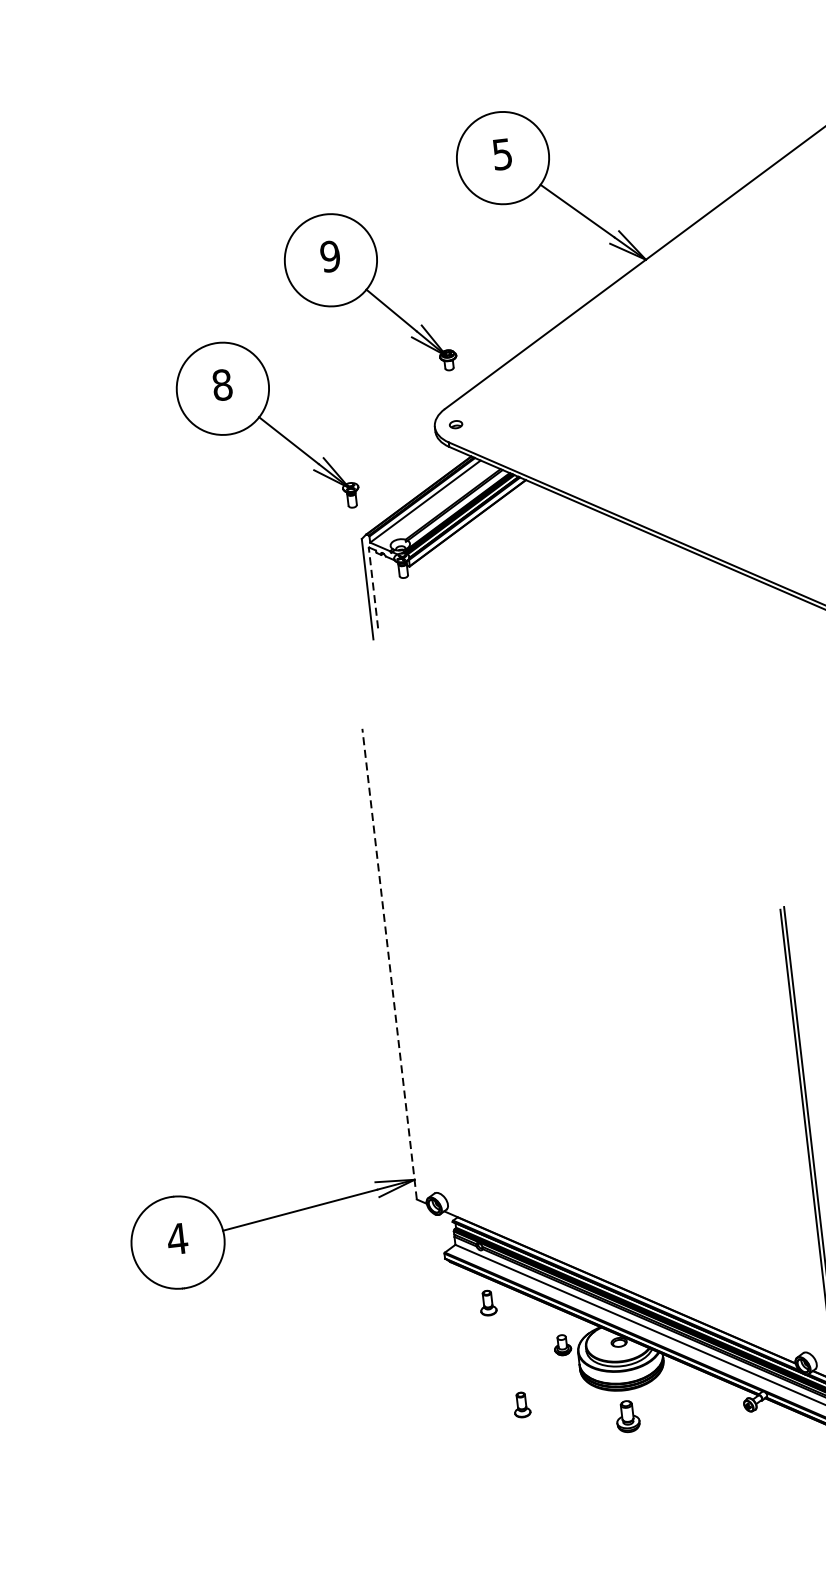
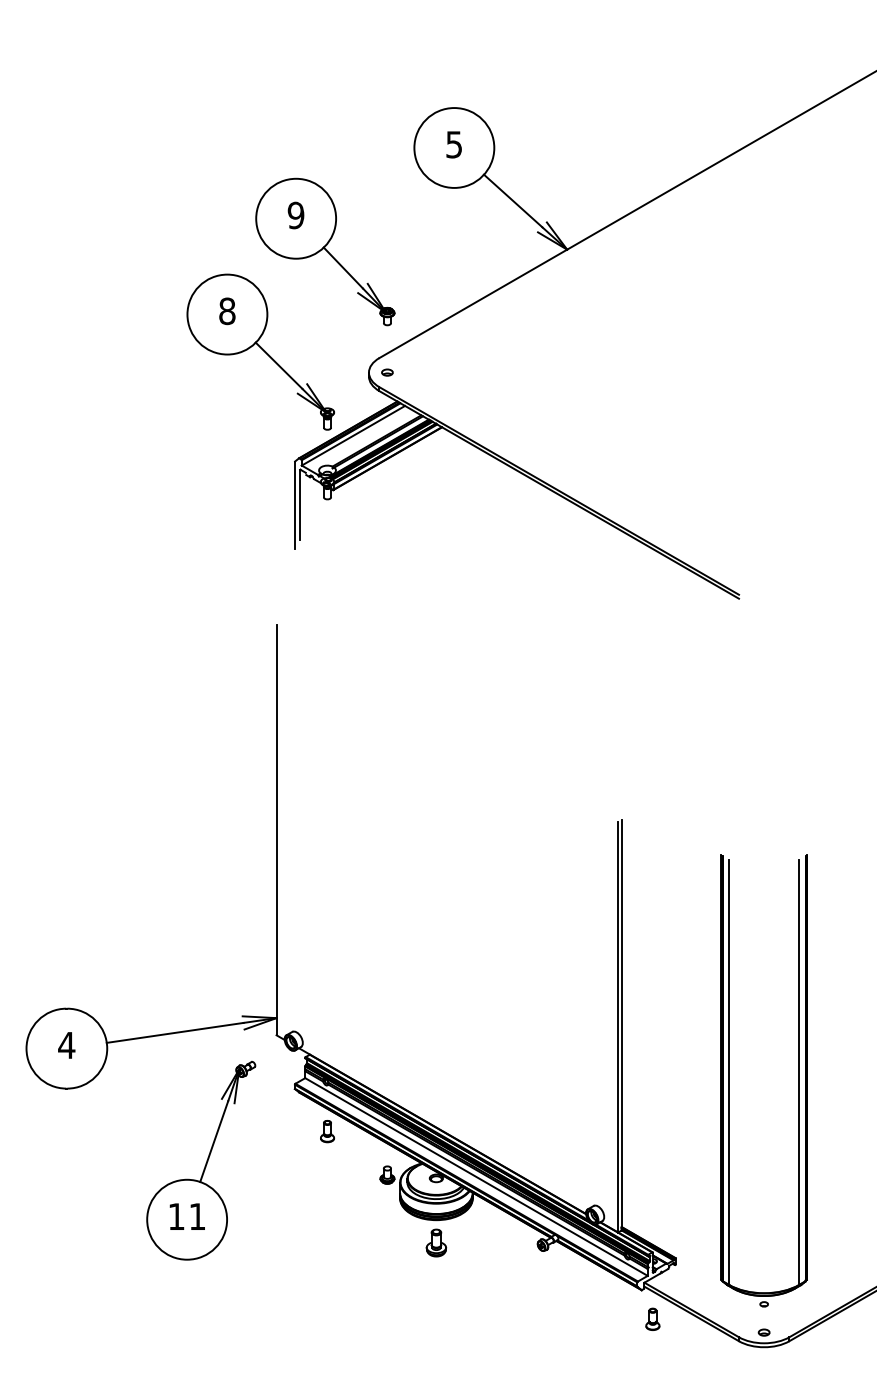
part: (265, 426) -> (260, 351), moved
line: (373, 588) -> (300, 505), dashed -> solid
line: (389, 963) -> (276, 829), dashed -> solid
part: (347, 1353) -> (201, 1160), added
part: (521, 1404) -> (346, 1222), removed

